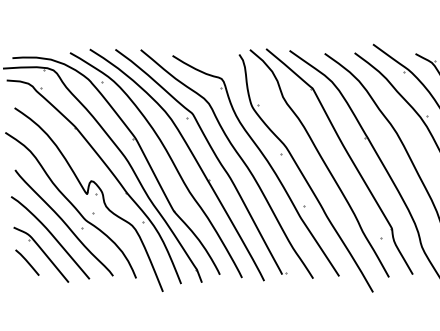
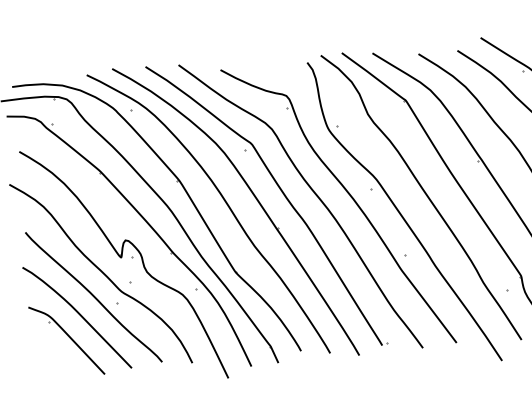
line: (27, 262) -> (49, 351), removed

